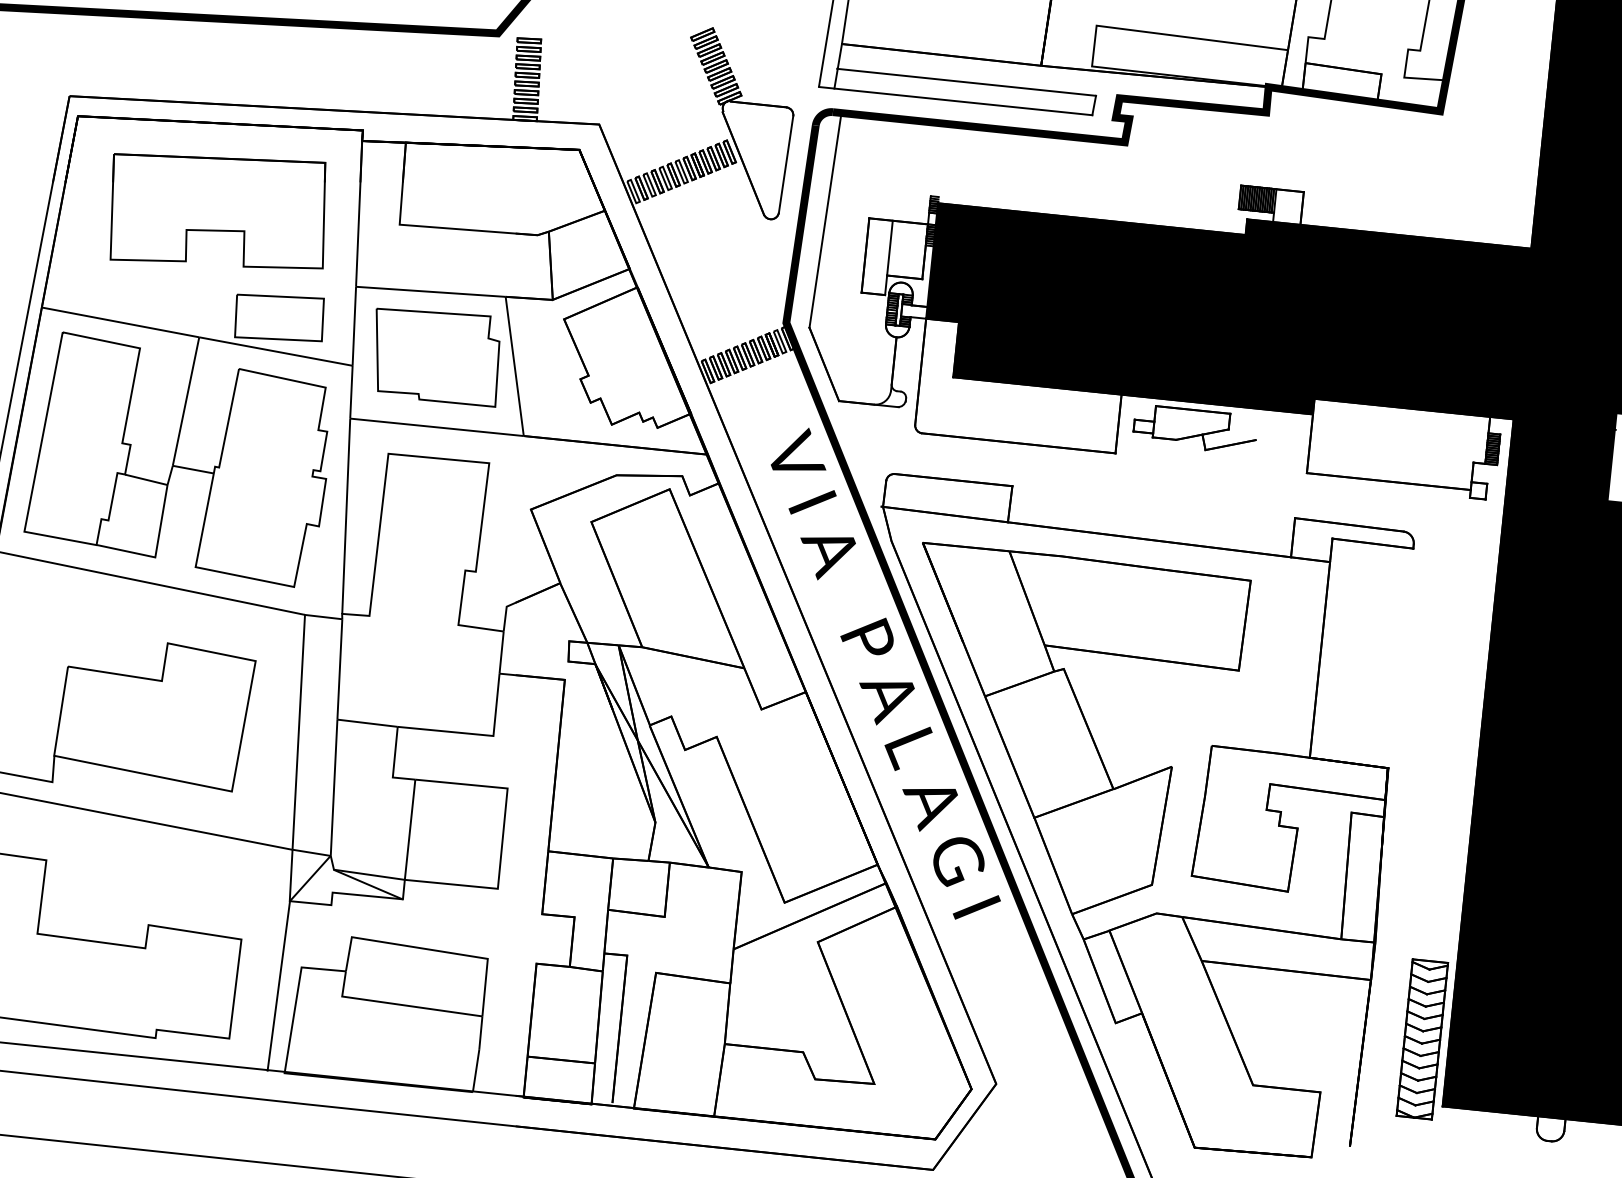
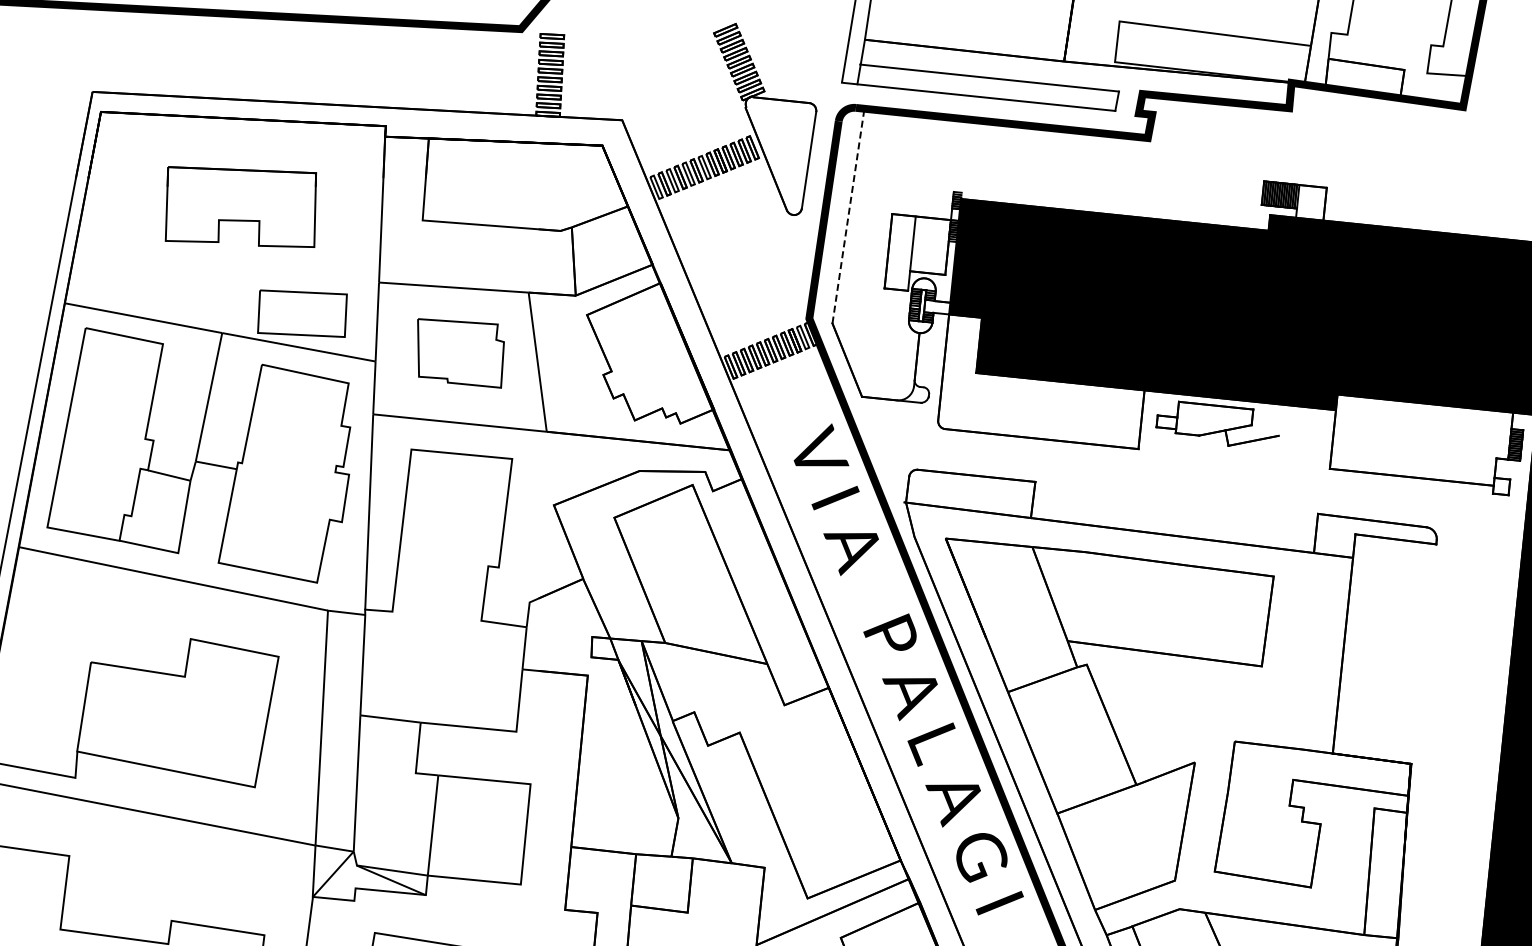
part: (217, 211) -> (240, 207), size x0.7
line: (825, 220) -> (848, 216), solid -> dashed
part: (437, 357) -> (460, 353), size x0.7

